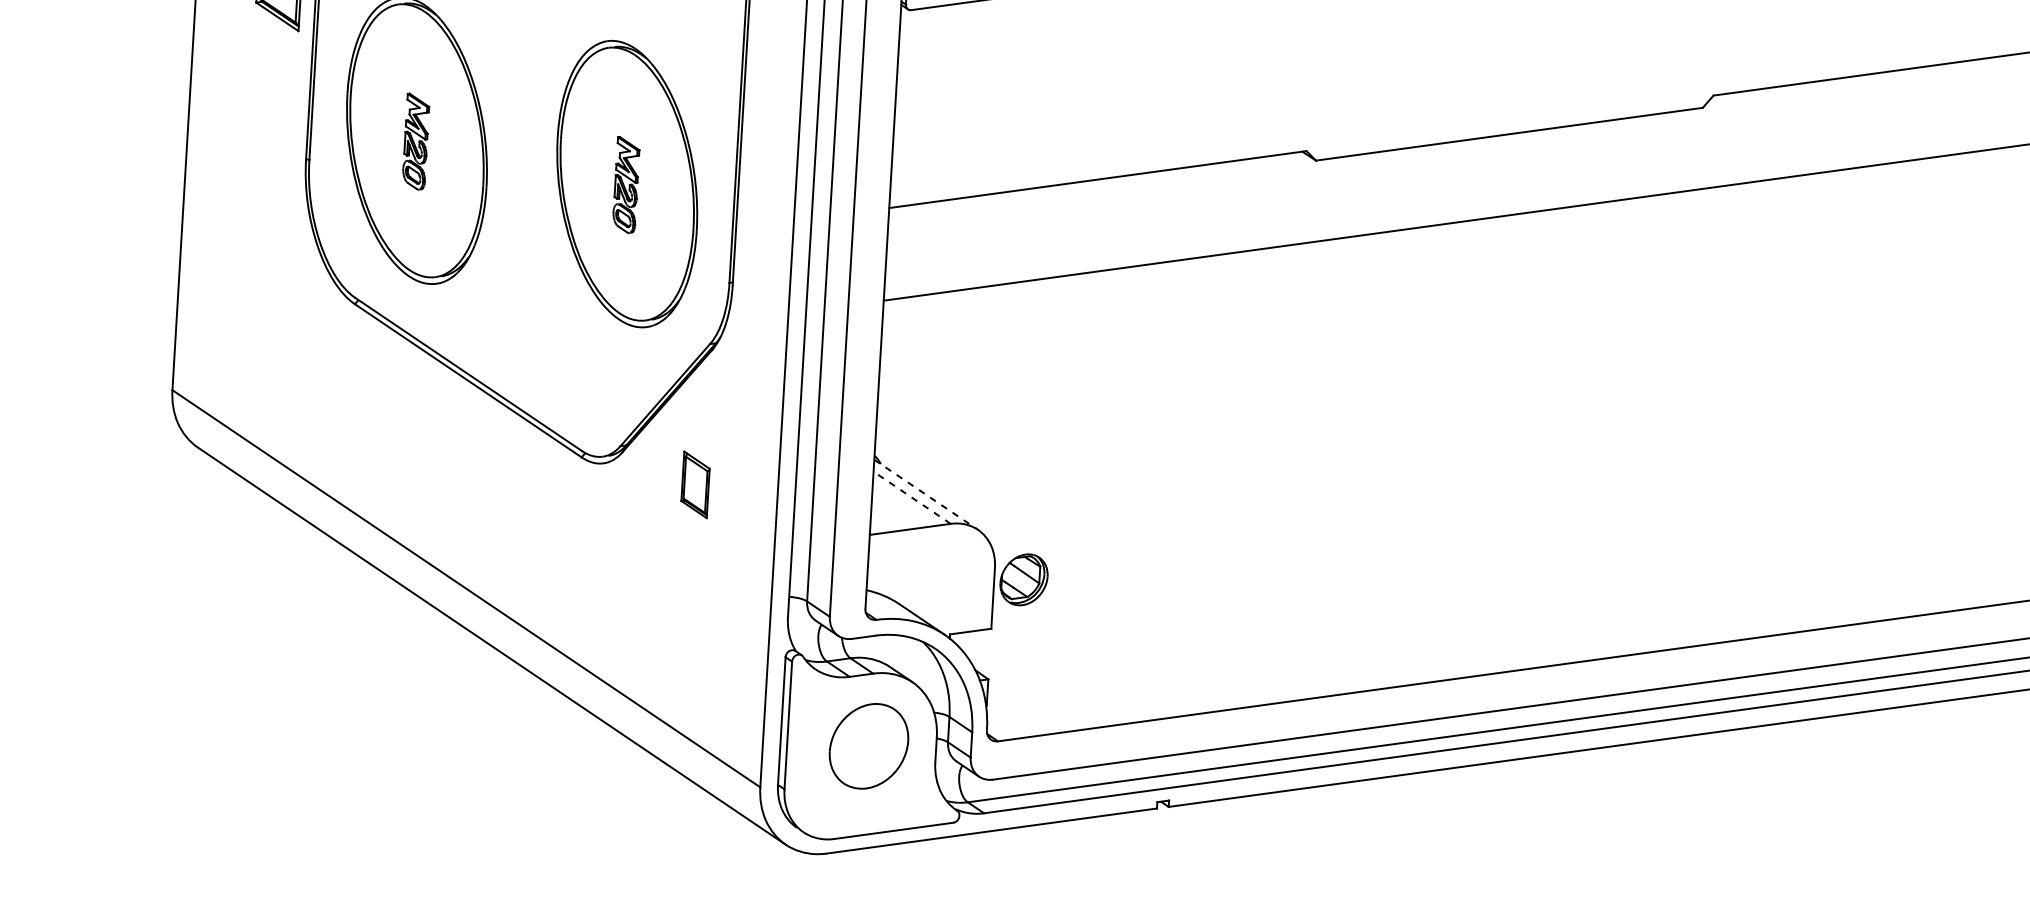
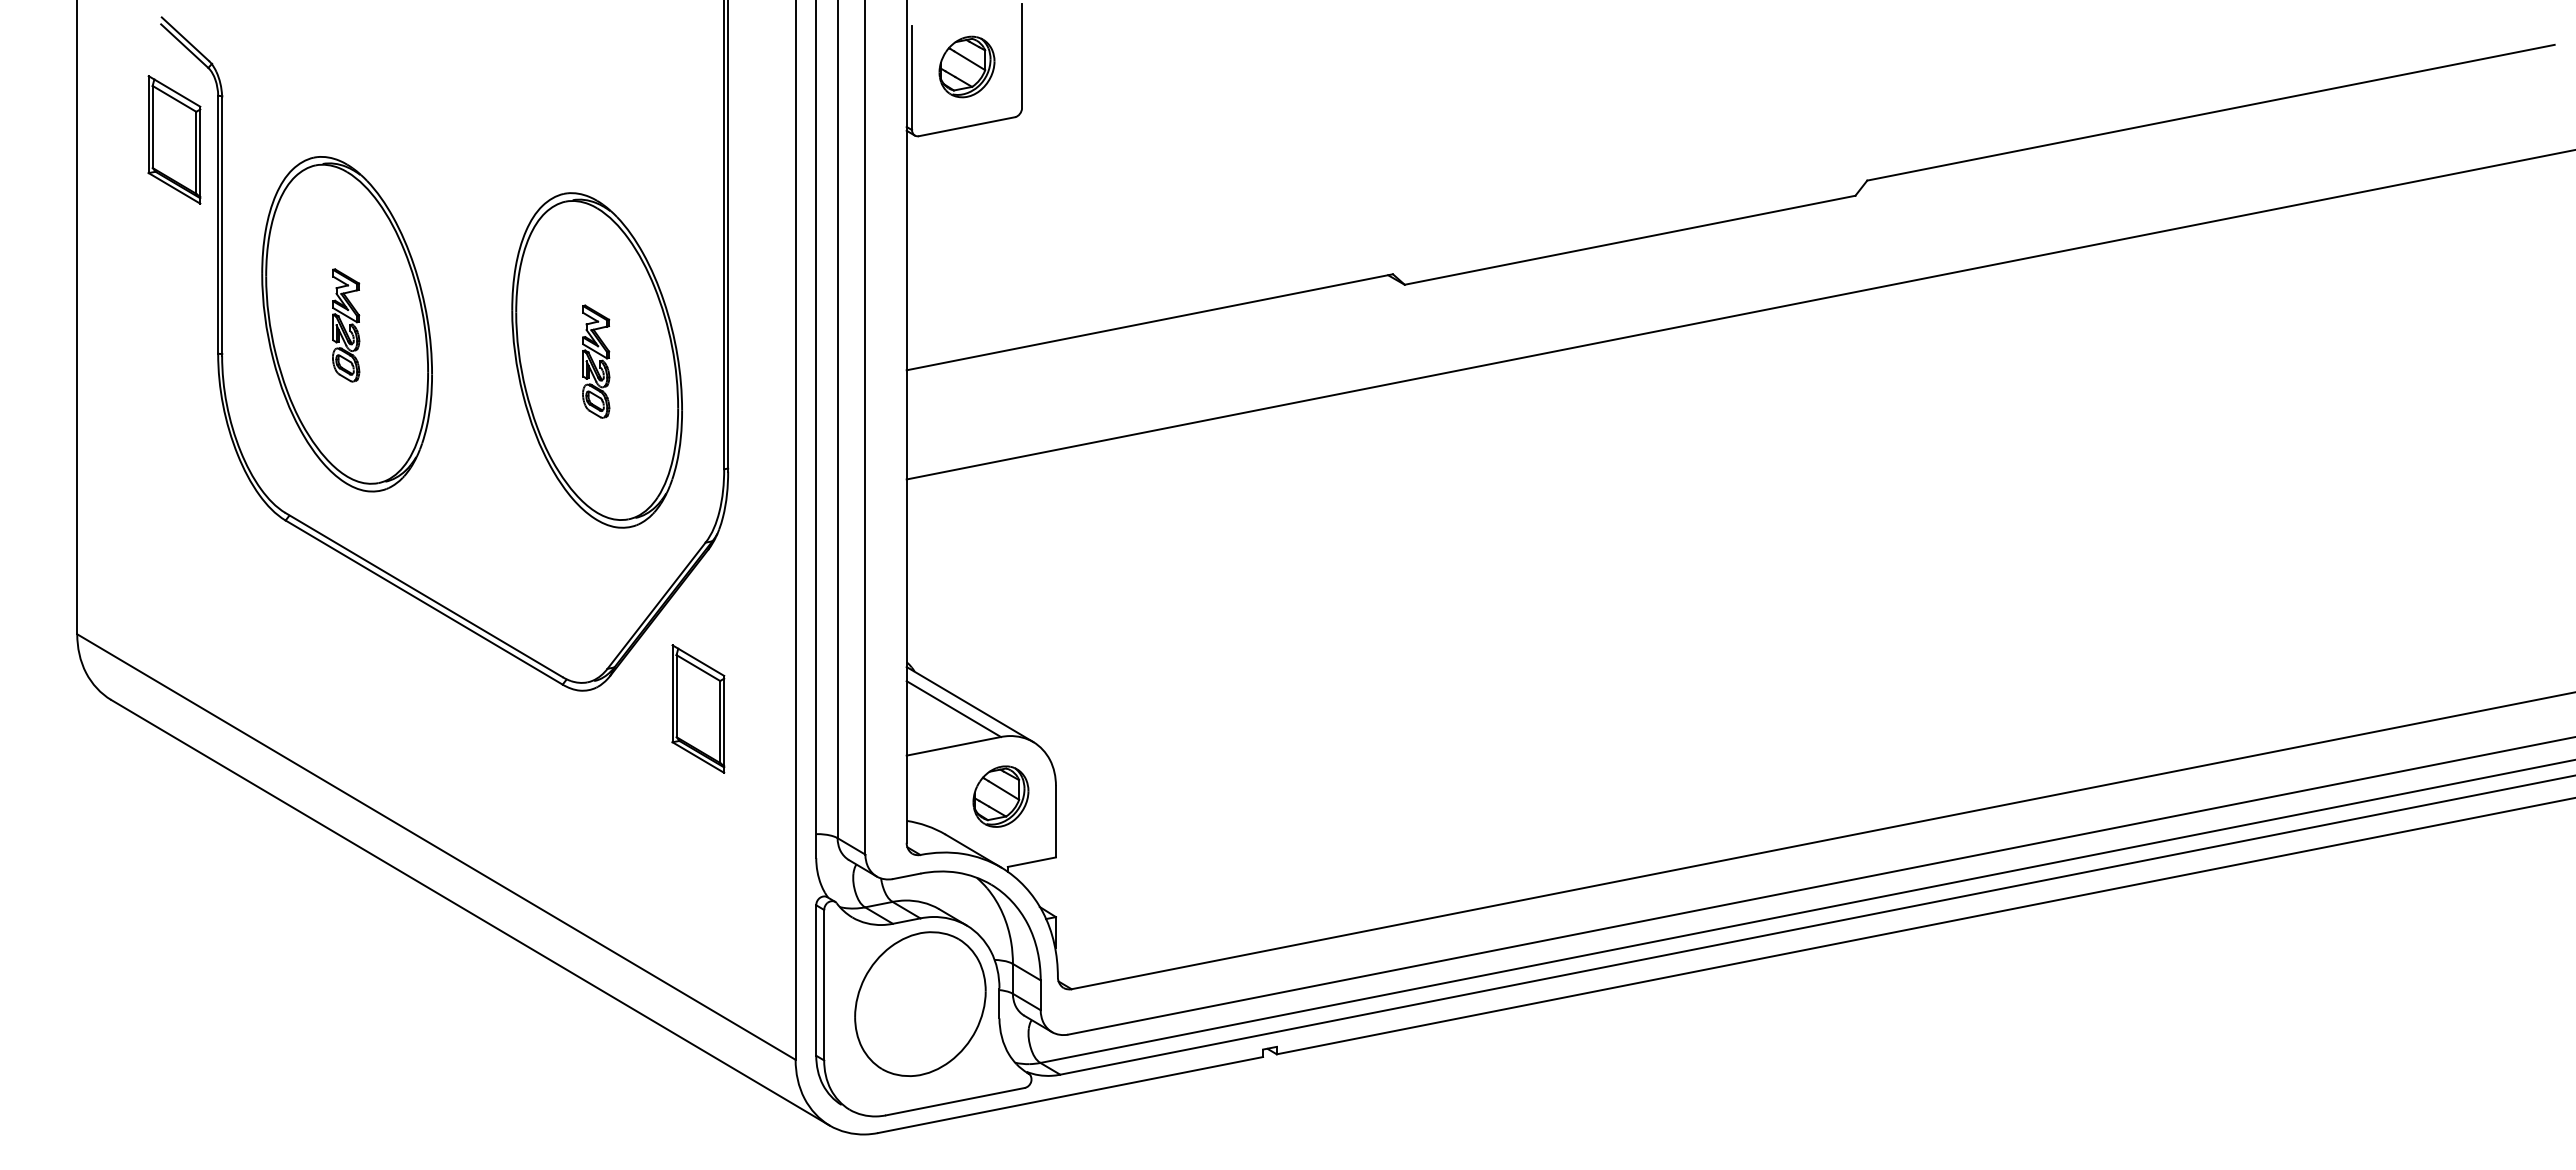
part: (695, 484) -> (698, 708), size x1.67
line: (926, 494) -> (970, 704), dashed -> solid
line: (911, 498) -> (953, 709), dashed -> solid
part: (1023, 579) -> (1000, 796), moved
part: (869, 745) -> (920, 1003), size x1.43

